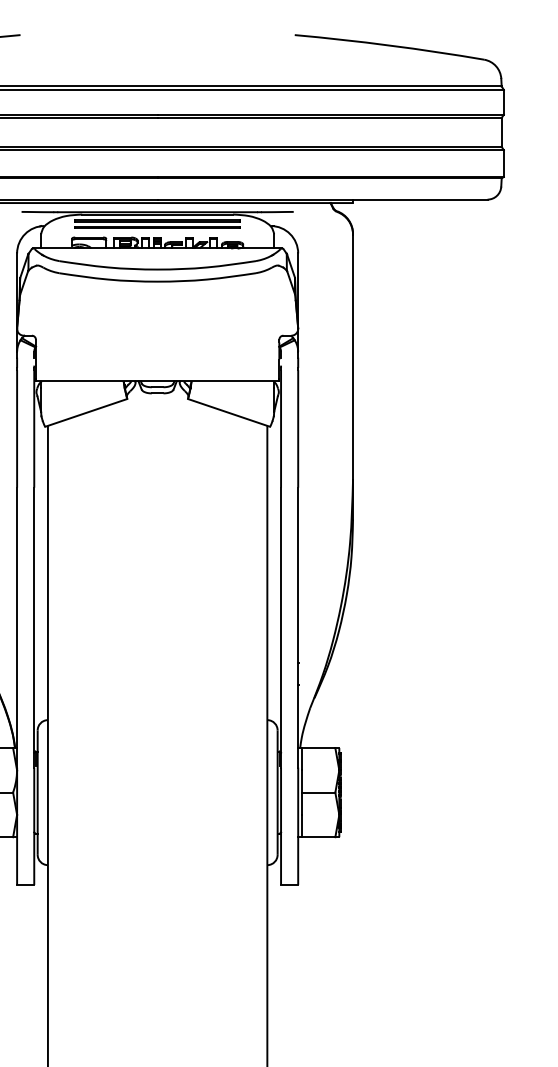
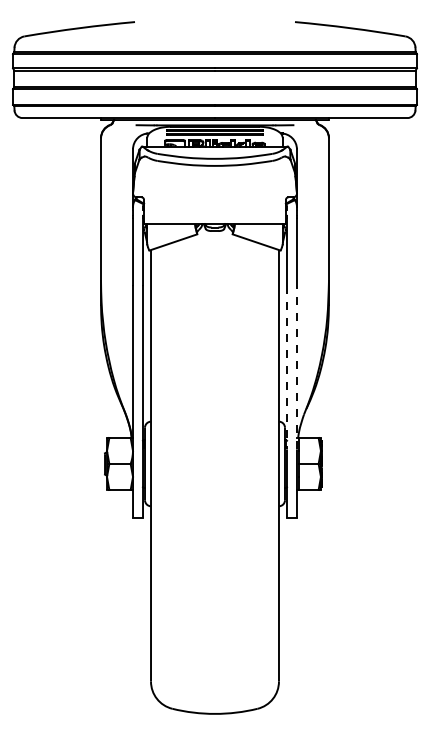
line: (280, 627) -> (286, 367), solid -> dashed
line: (297, 627) -> (296, 367), solid -> dashed

